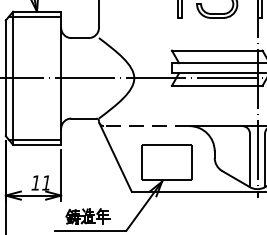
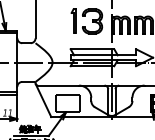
line: (146, 125) -> (58, 85), dashed -> solid

